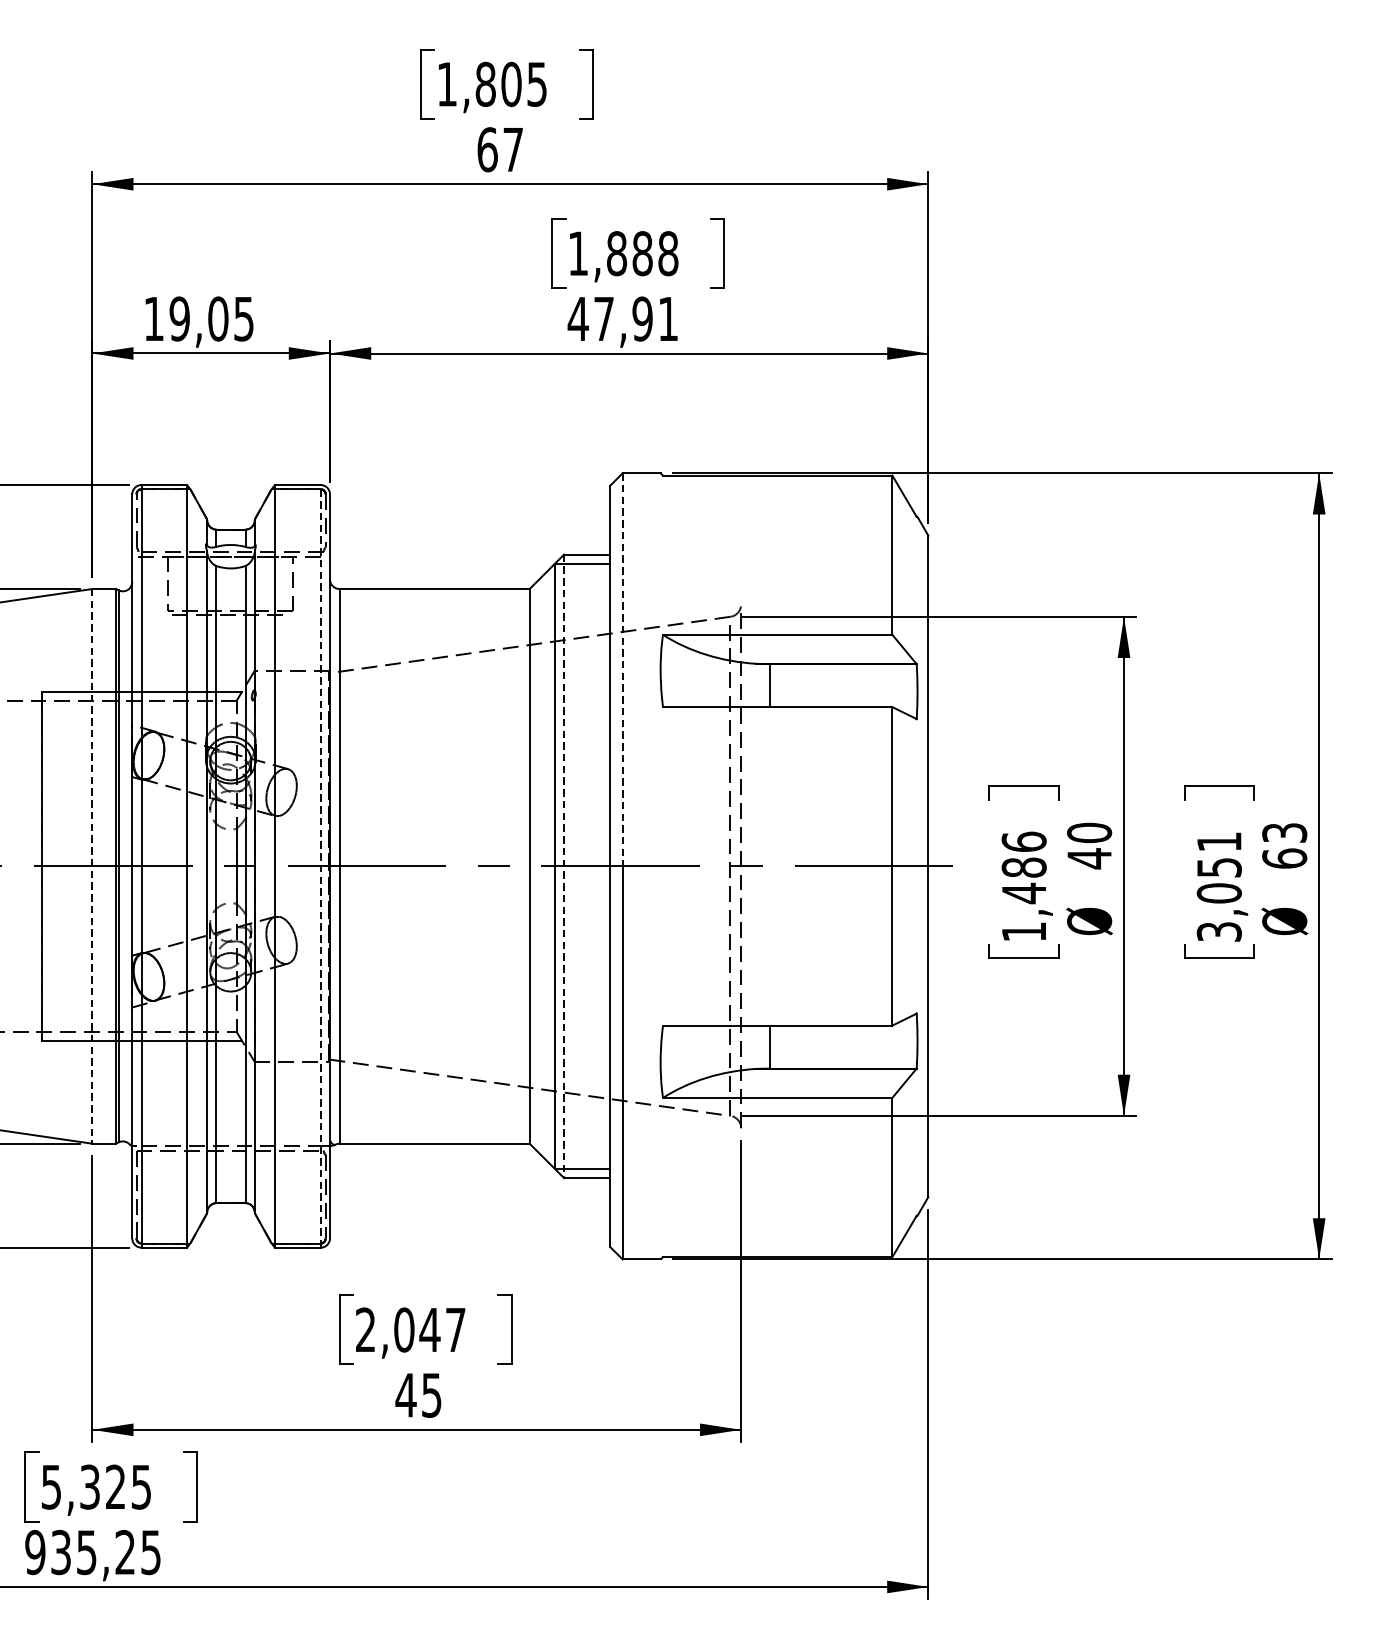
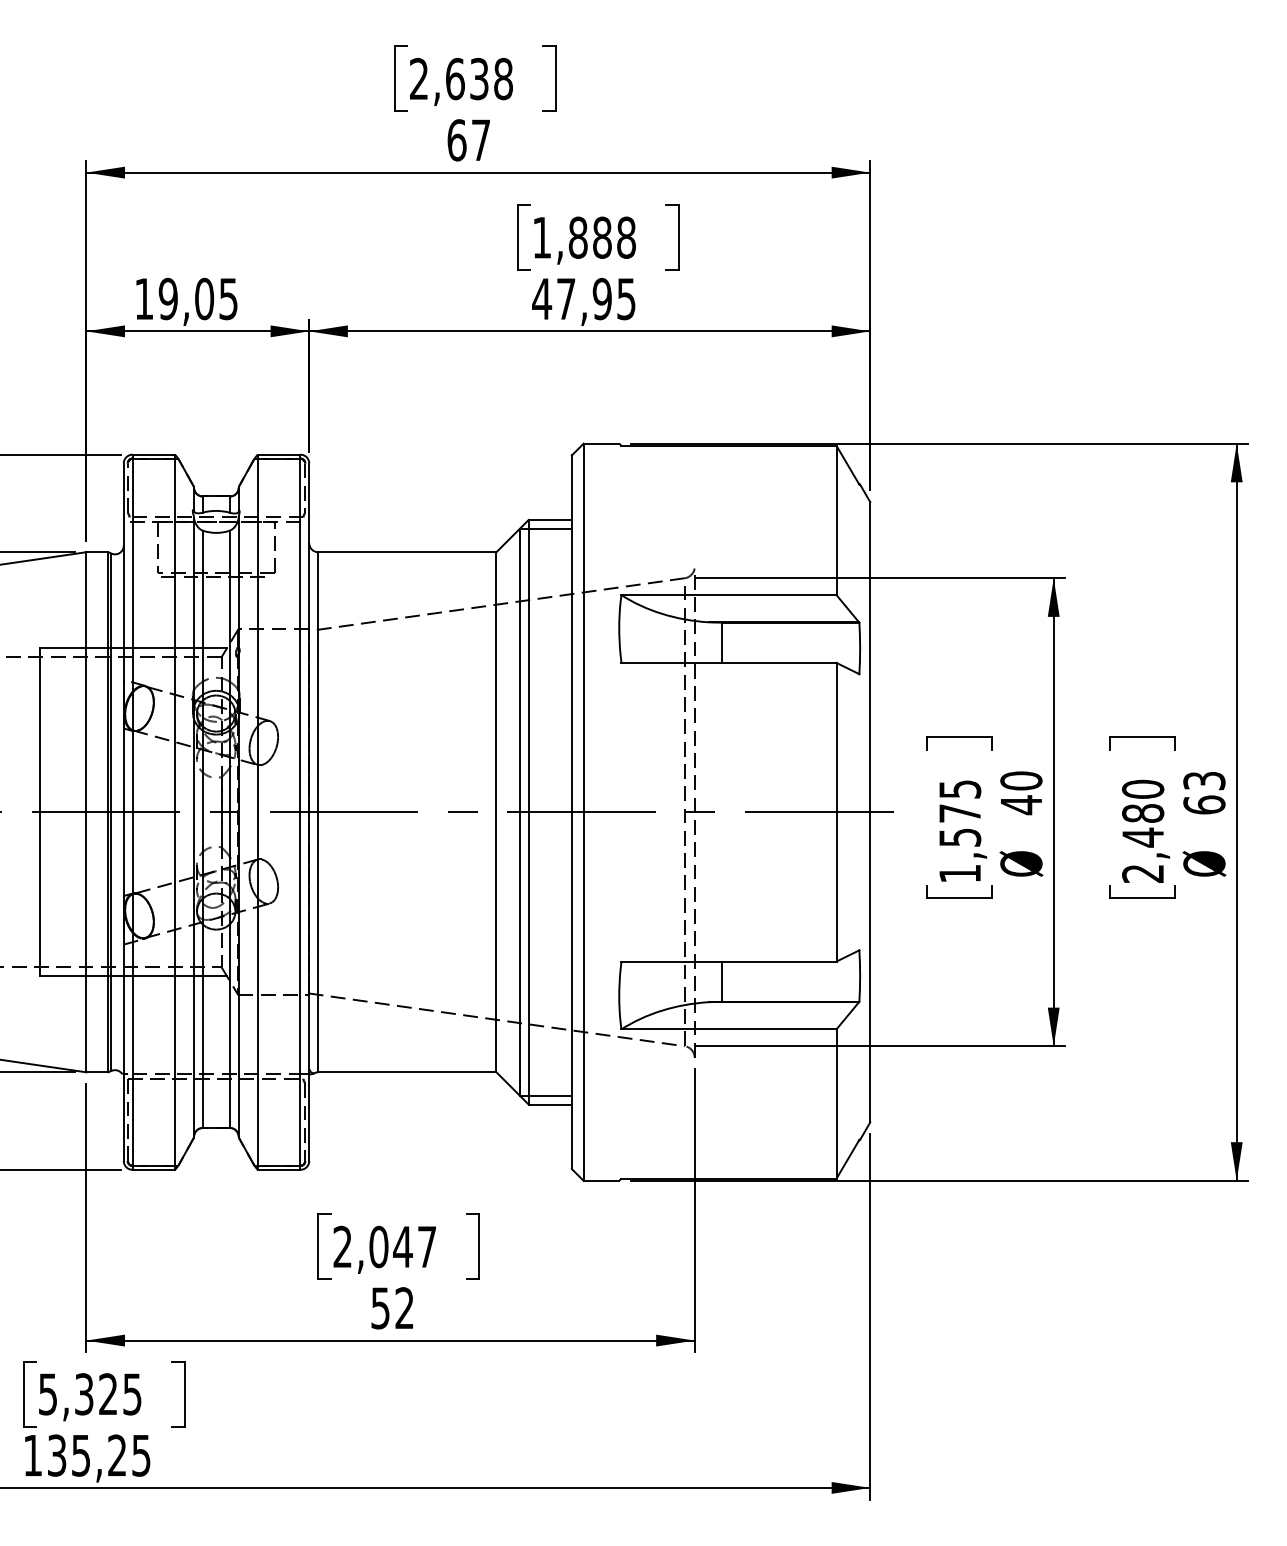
text: (492, 83) -> (461, 78), 1,805 -> 2,638
text: (668, 319) -> (626, 299), 47,91 -> 47,95
line: (622, 670) -> (583, 628), dashed -> solid
line: (92, 866) -> (86, 812), dashed -> solid
line: (320, 866) -> (300, 812), dashed -> solid
line: (563, 866) -> (528, 812), dashed -> solid
text: (1024, 867) -> (960, 813), 1,486 -> 1,575
text: (1219, 885) -> (1143, 830), 3,051 -> 2,480
text: (417, 1395) -> (391, 1308), 45 -> 52
text: (34, 1552) -> (32, 1455), 935,25 -> 135,25

